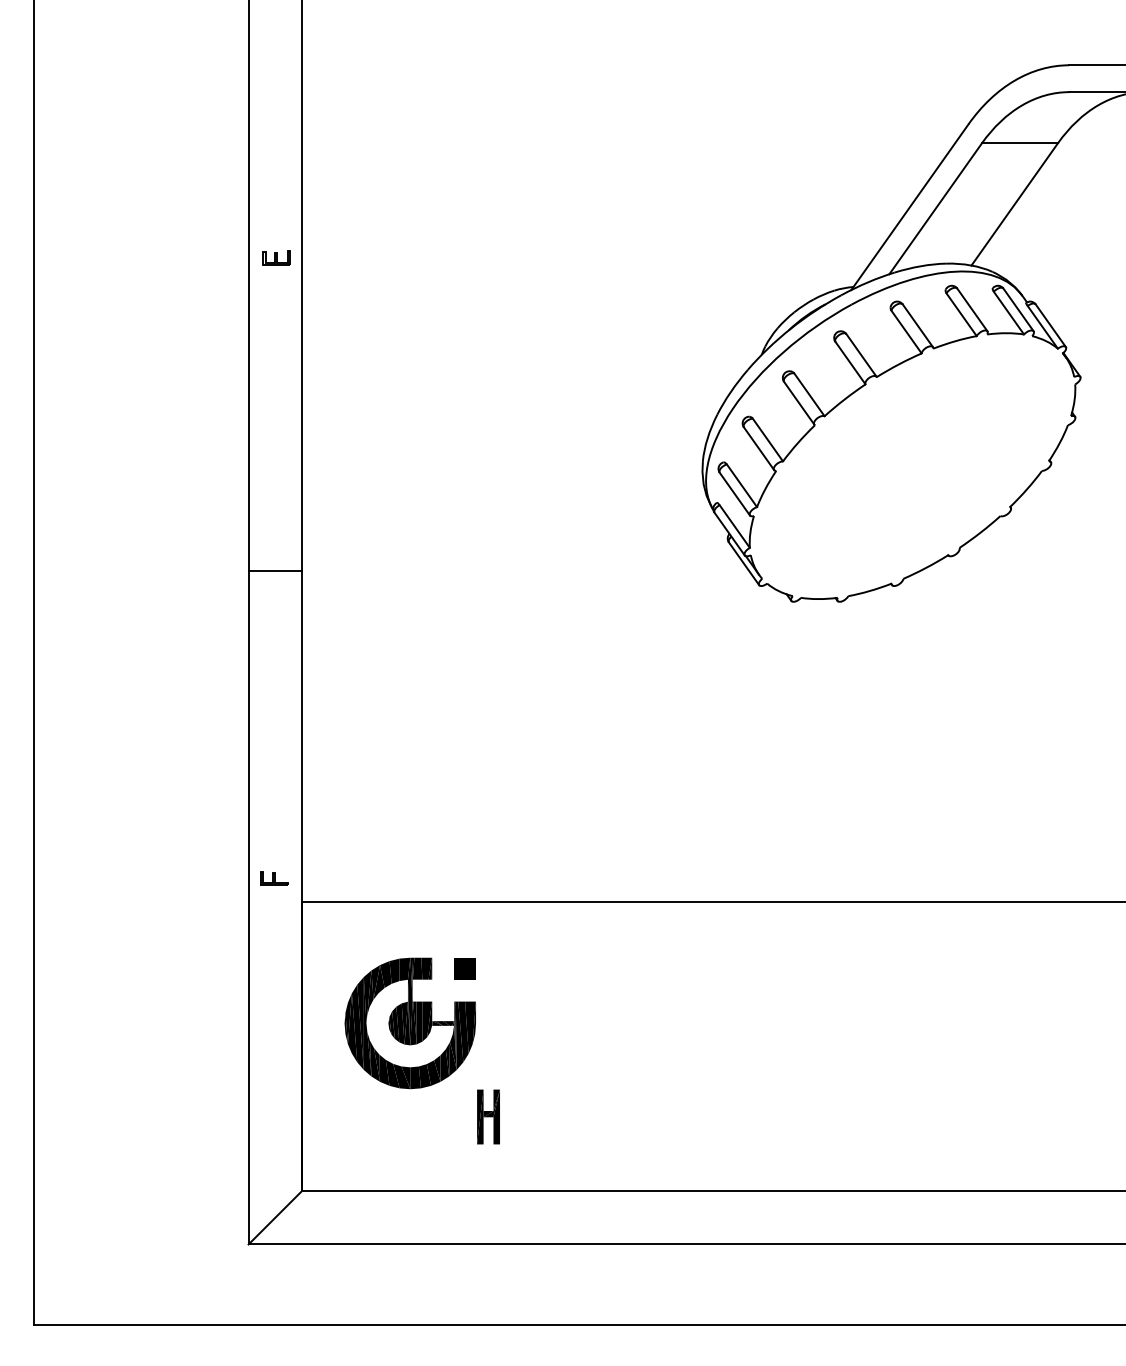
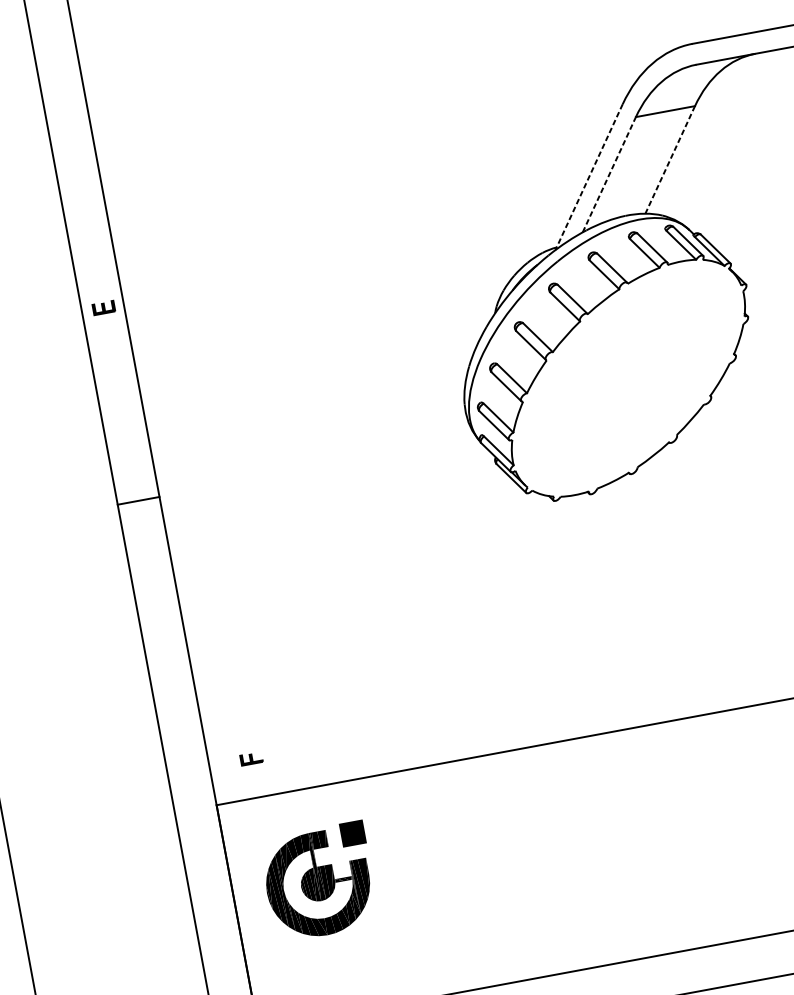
line: (1014, 204) -> (670, 160), solid -> dashed
line: (909, 207) -> (588, 177), solid -> dashed
line: (935, 208) -> (609, 174), solid -> dashed
line: (275, 570) -> (138, 500), moved
part: (274, 878) -> (251, 758), moved
part: (464, 968) -> (352, 833), size x1.4
part: (488, 1116) -> (392, 945), removed

